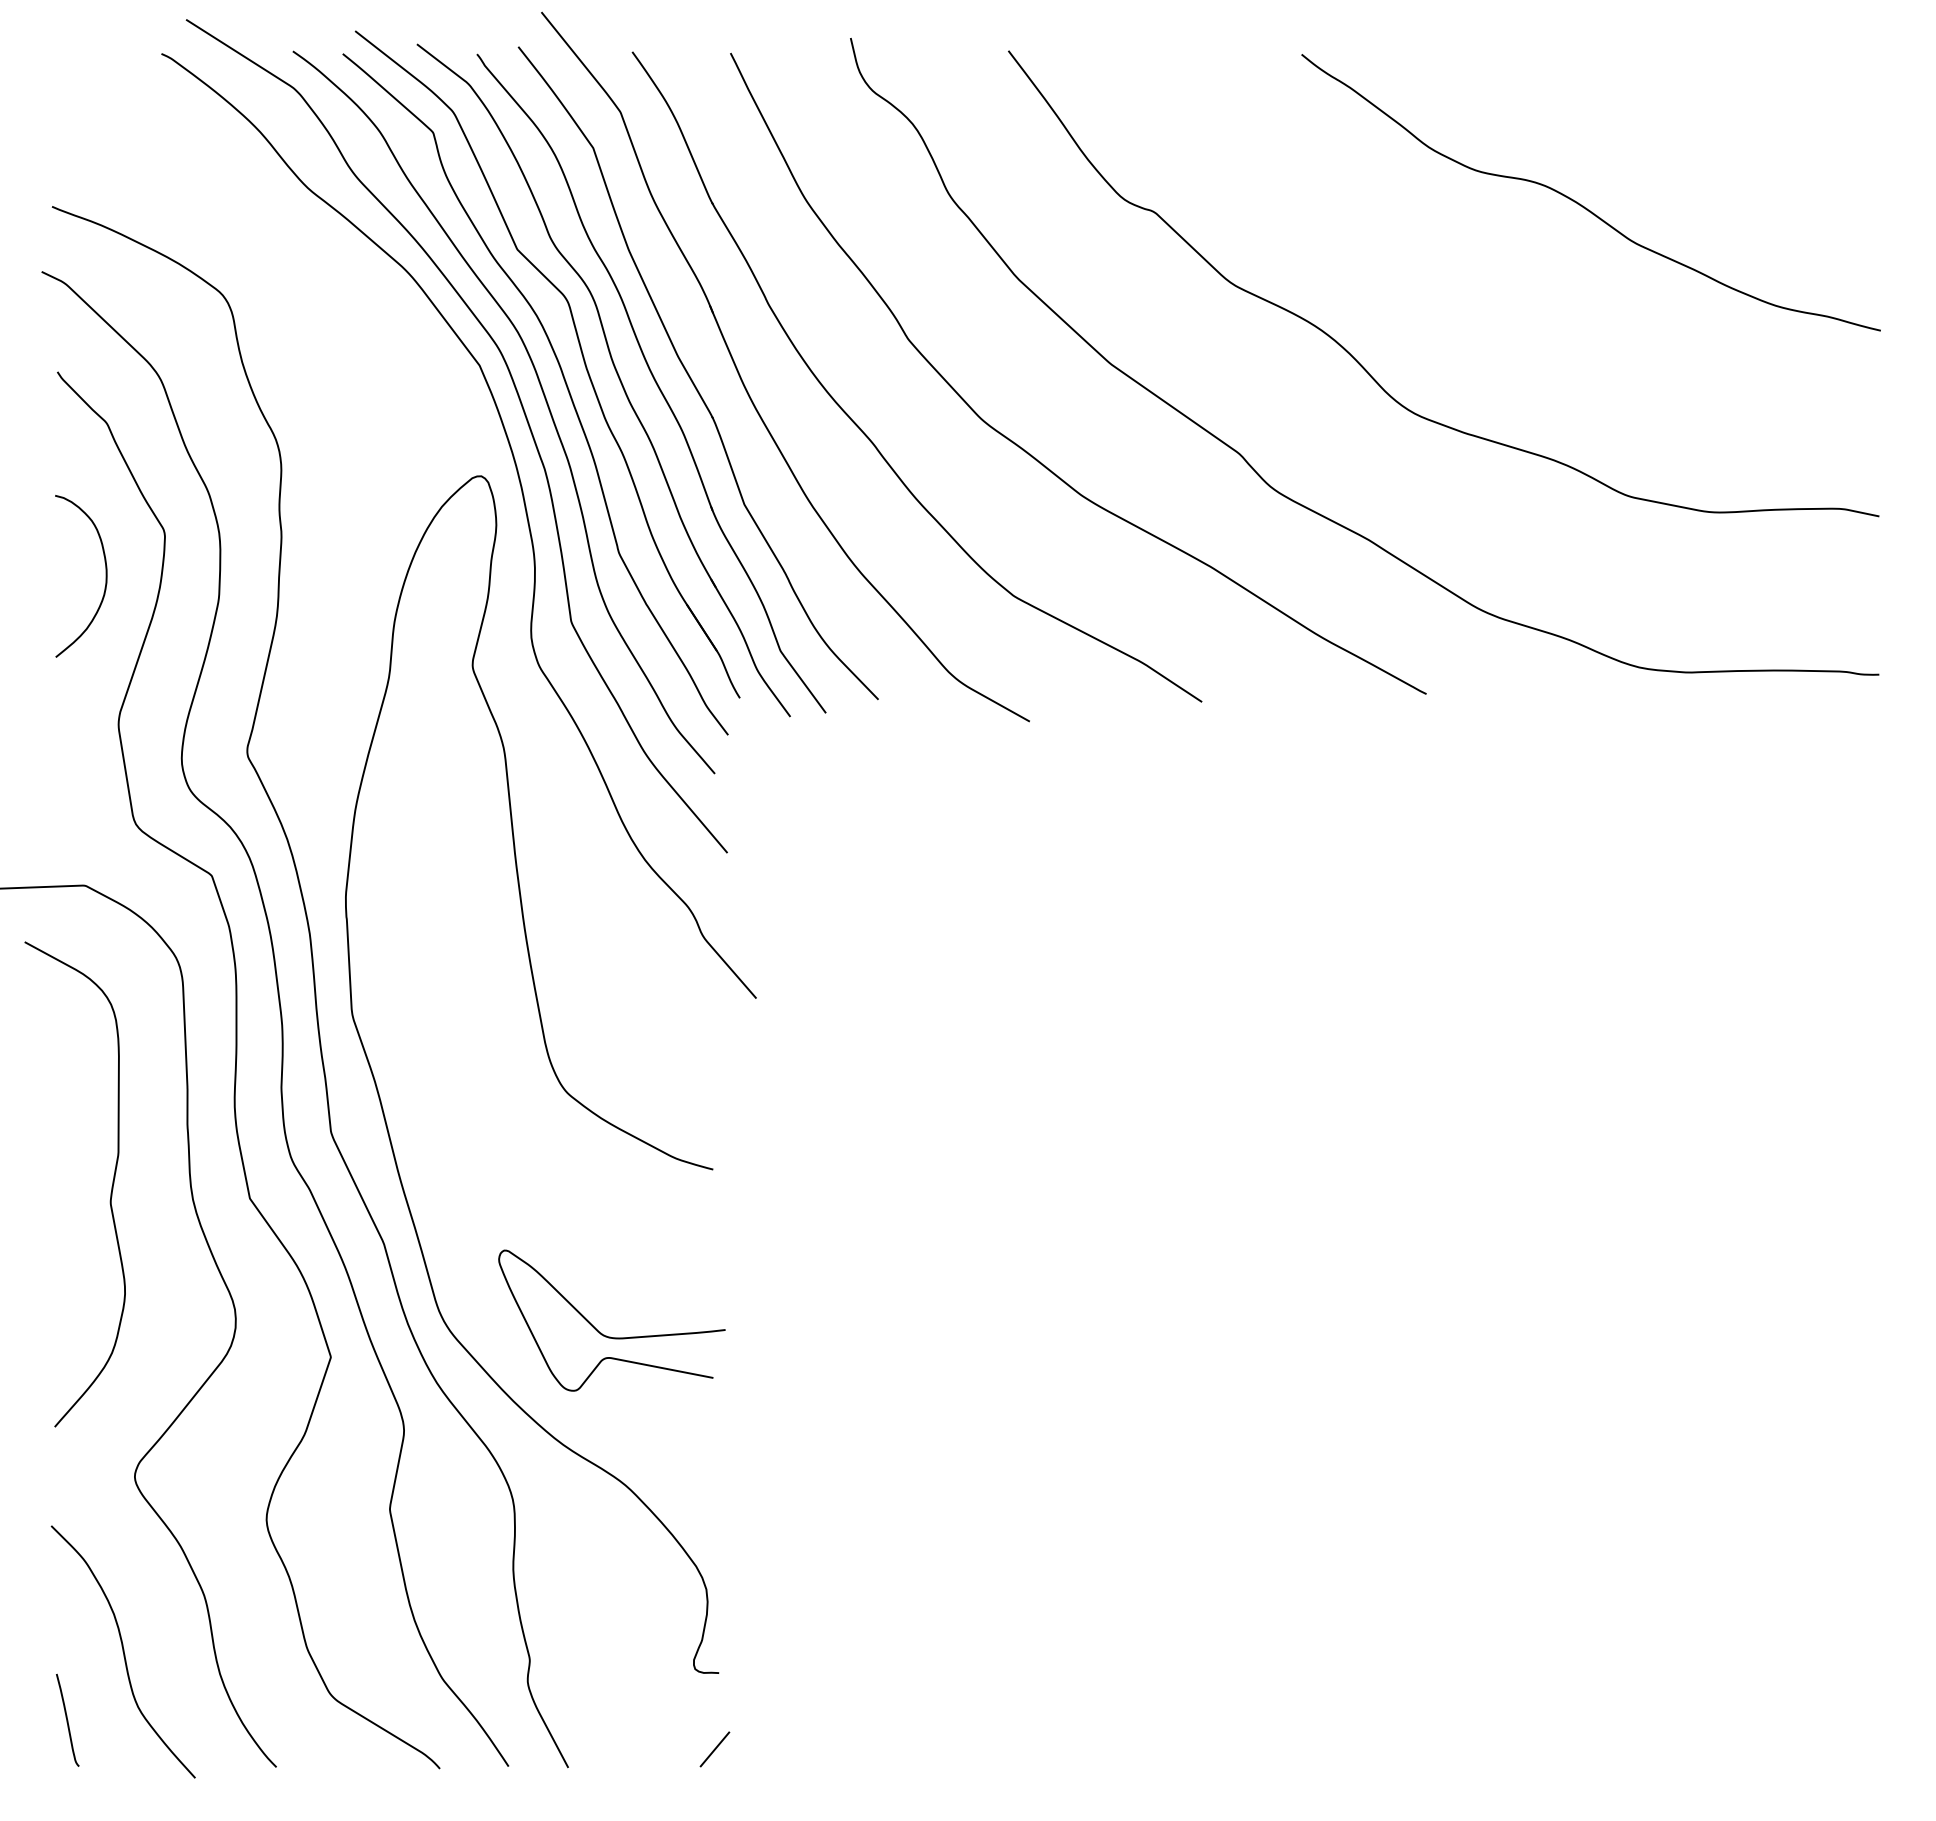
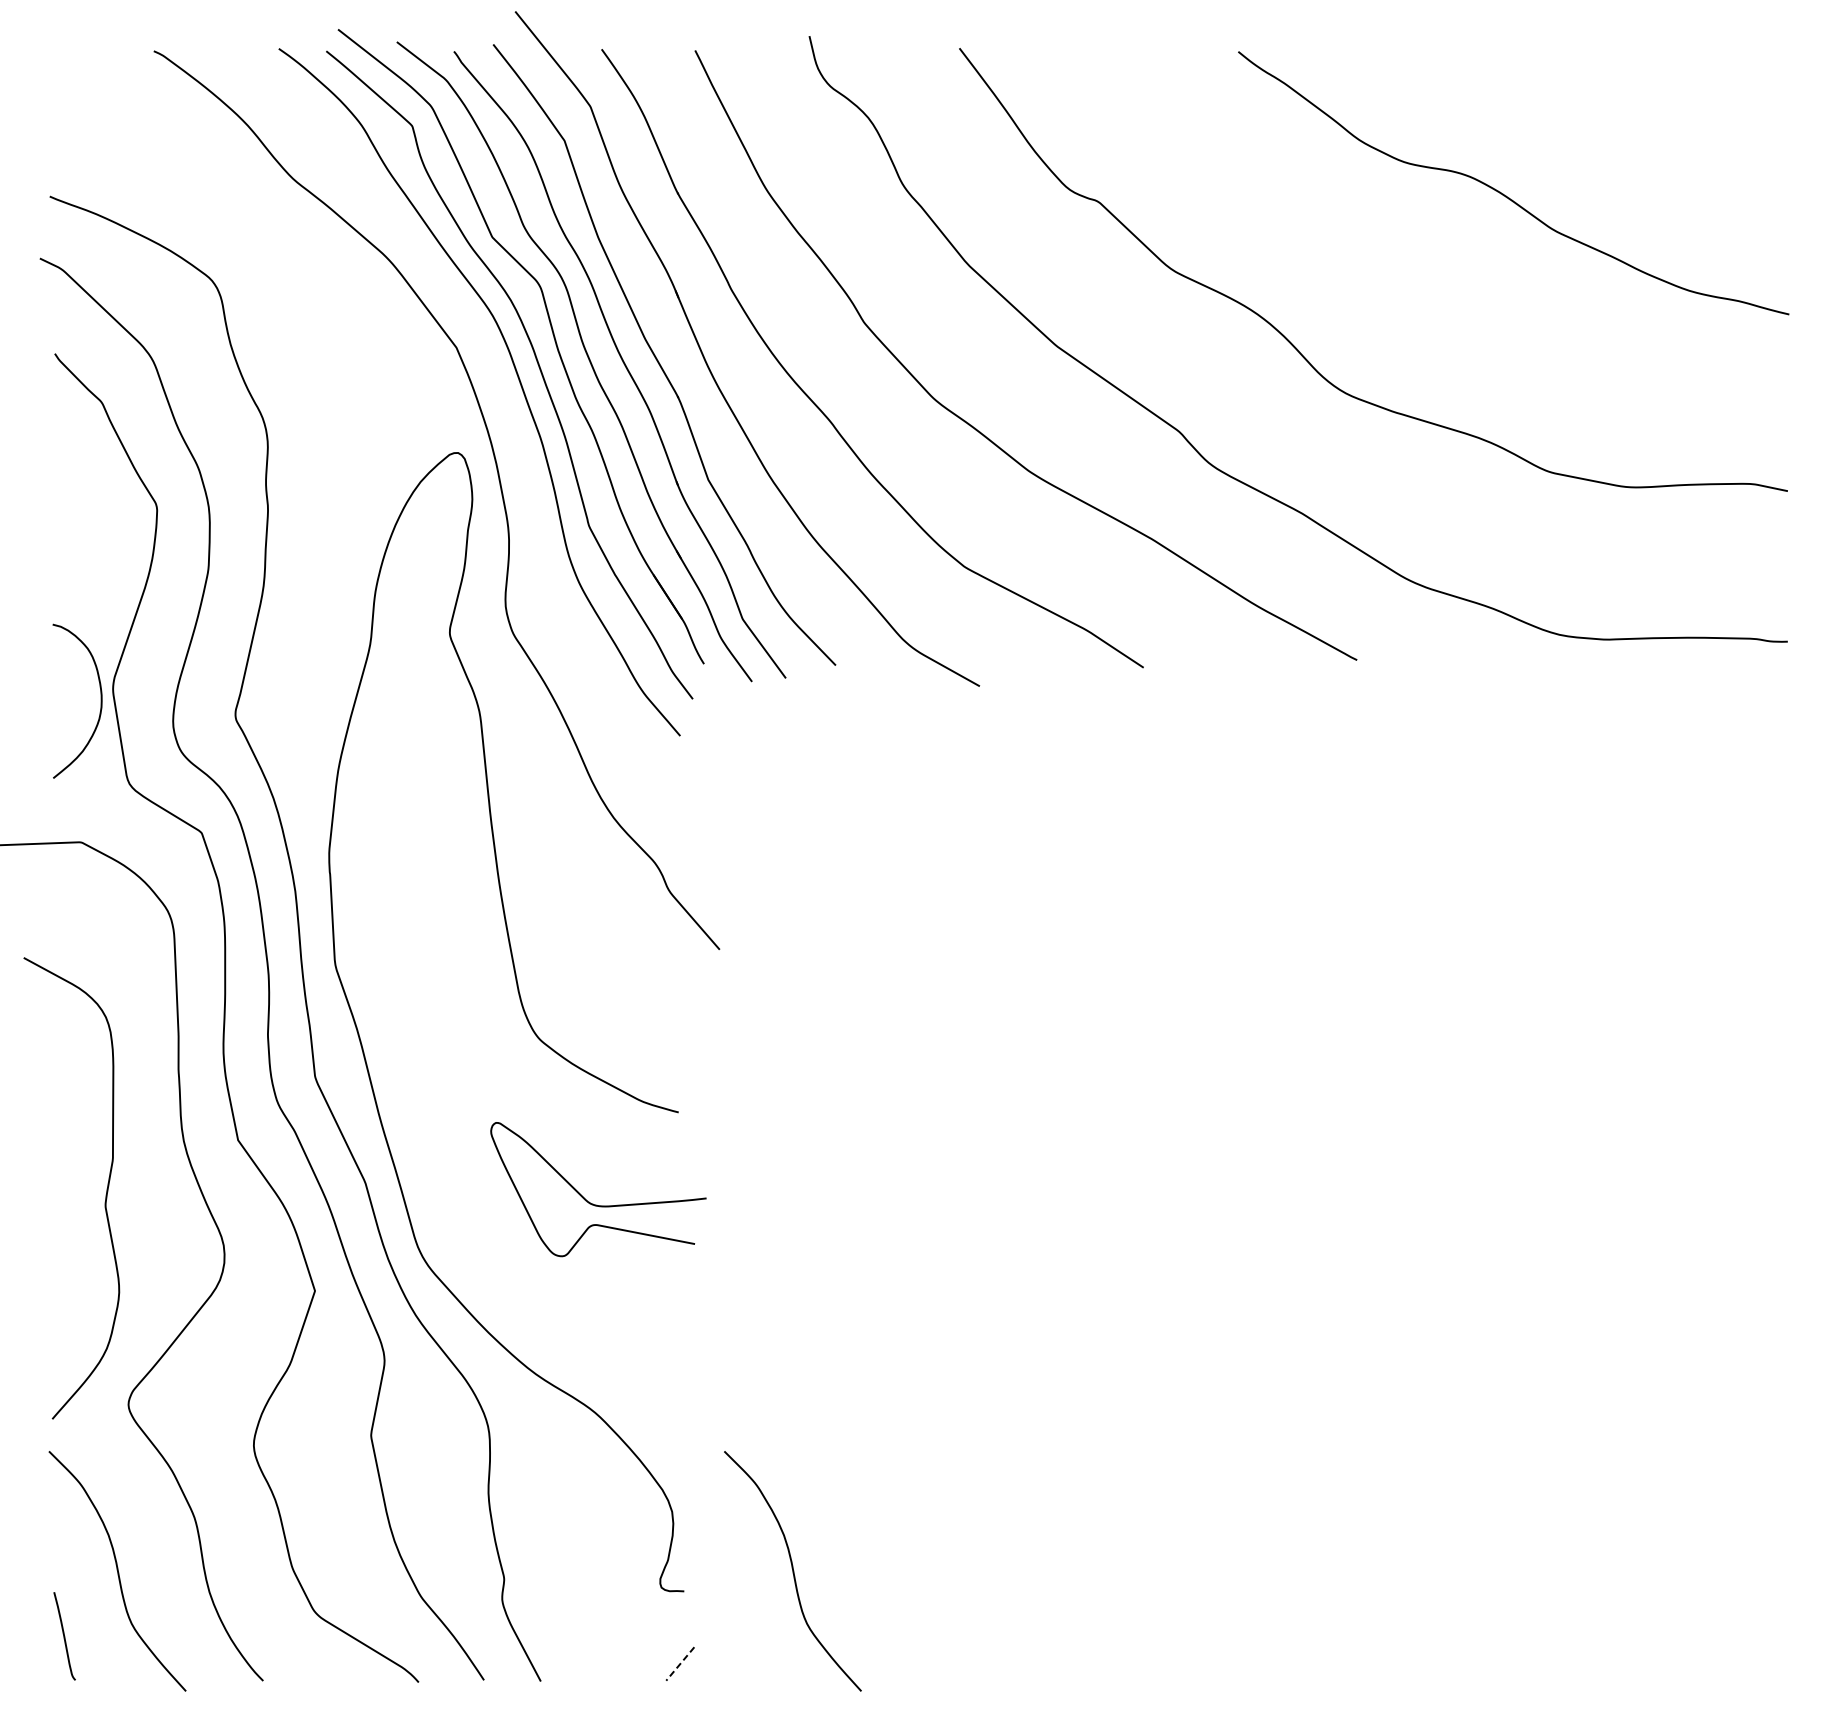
curve: (523, 413) -> (498, 393), removed
curve: (105, 576) -> (100, 701), moved
curve: (110, 1192) -> (105, 1196), moved
curve: (601, 1332) -> (588, 1200), moved
curve: (832, 1651) -> (792, 1570), added
line: (714, 1749) -> (679, 1664), solid -> dashed

